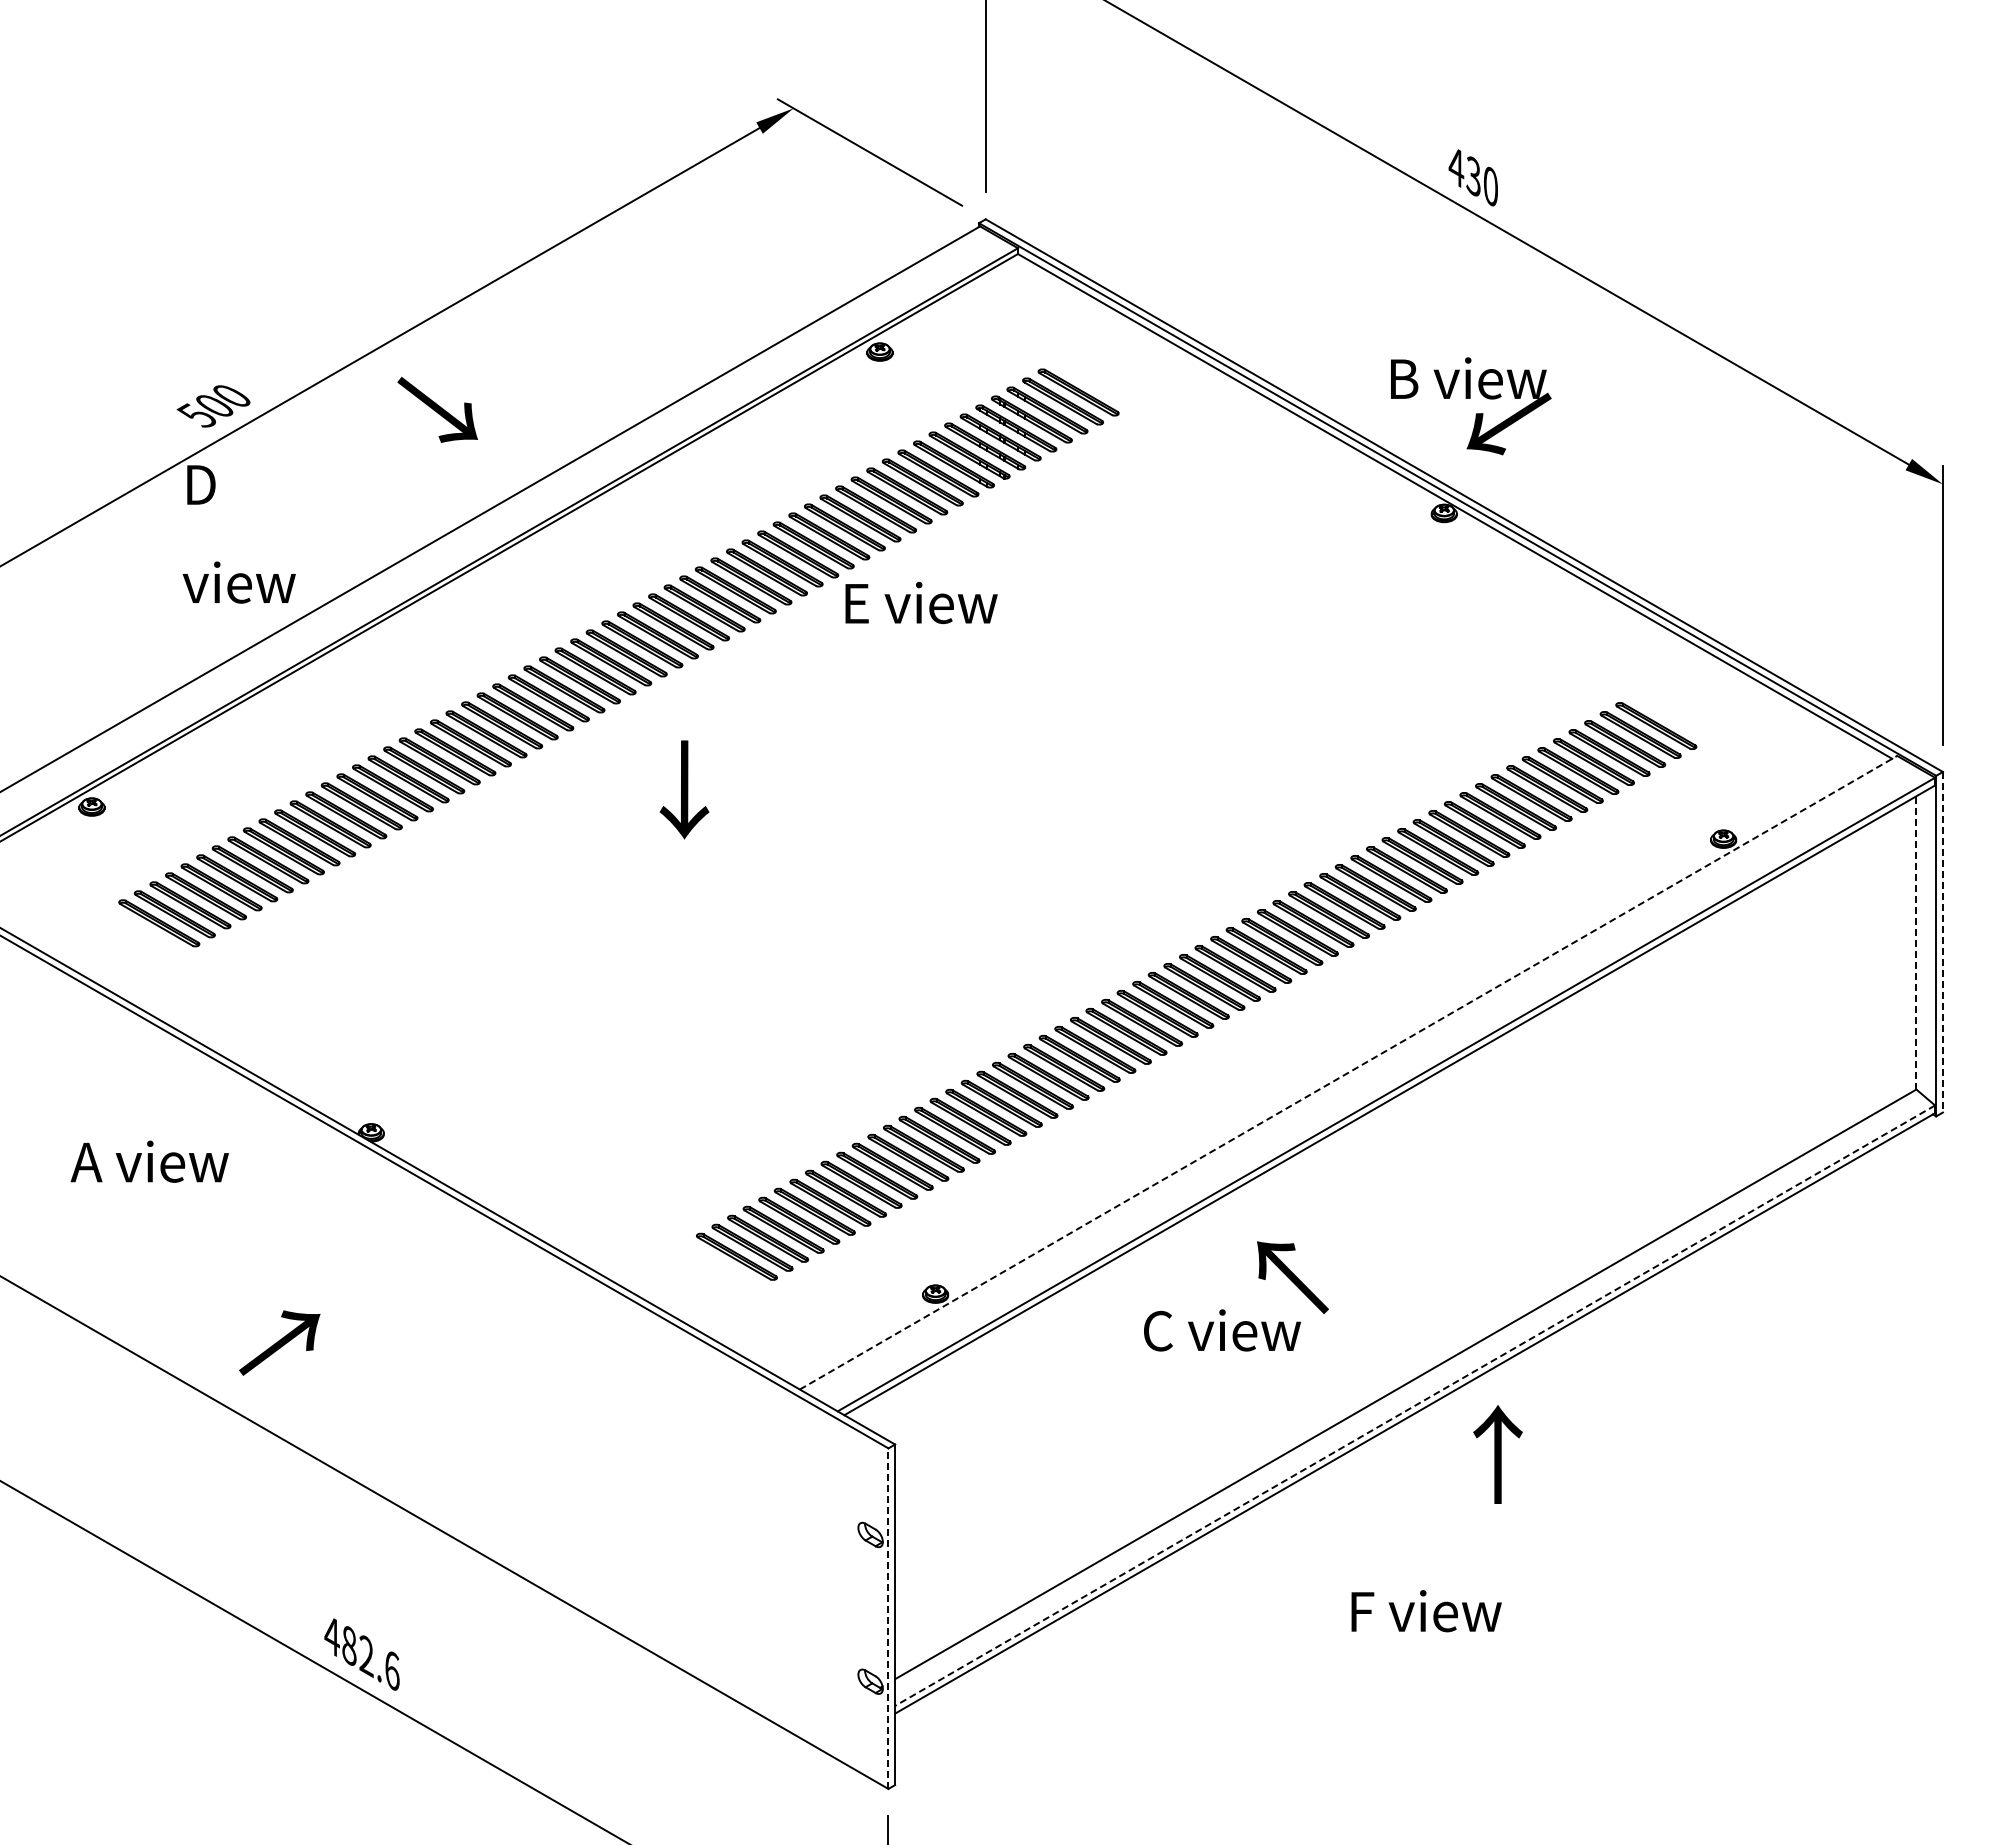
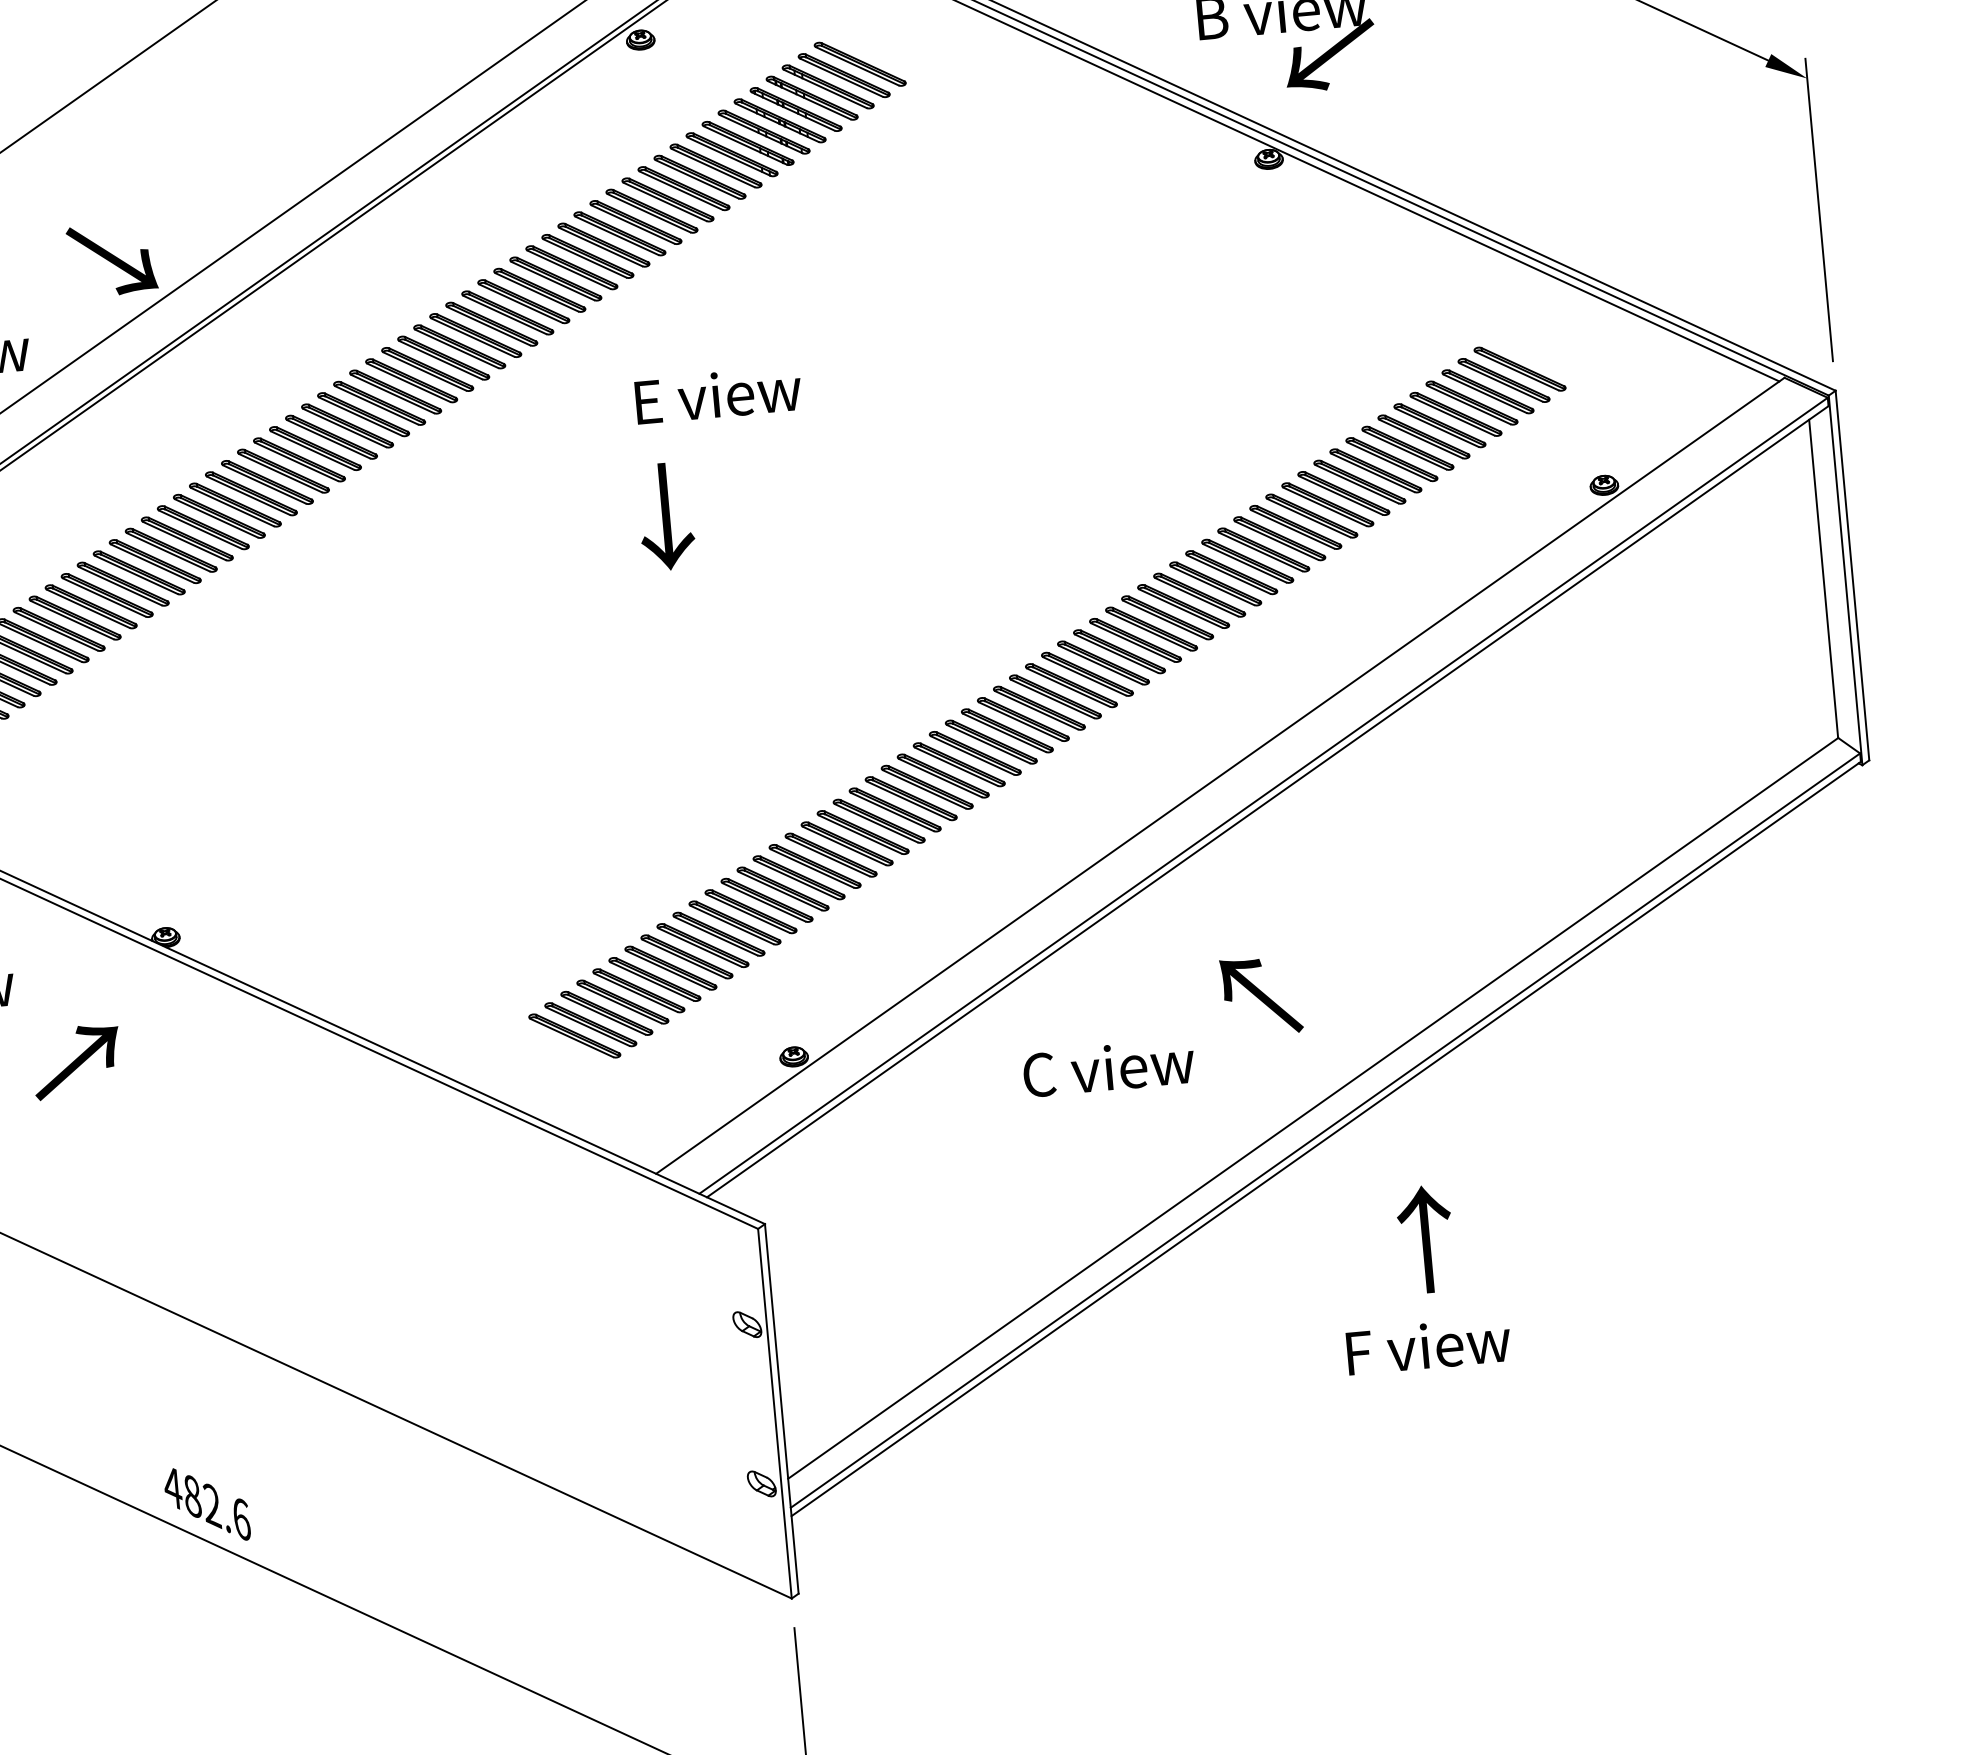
text: (437, 409) -> (111, 259), moved
text: (921, 602) -> (718, 394), moved
text: (684, 789) -> (665, 516), moved
line: (1916, 942) -> (1823, 578), dashed -> solid
line: (1942, 942) -> (1852, 575), dashed -> solid
line: (1348, 1072) -> (1220, 775), dashed -> solid
text: (1292, 1277) -> (1261, 996), moved
text: (279, 1342) -> (76, 1061), moved
line: (1414, 1405) -> (1324, 1130), dashed -> solid
text: (1497, 1454) -> (1425, 1239), moved
text: (1426, 1611) -> (1428, 1346), moved
line: (888, 1618) -> (774, 1413), dashed -> solid

